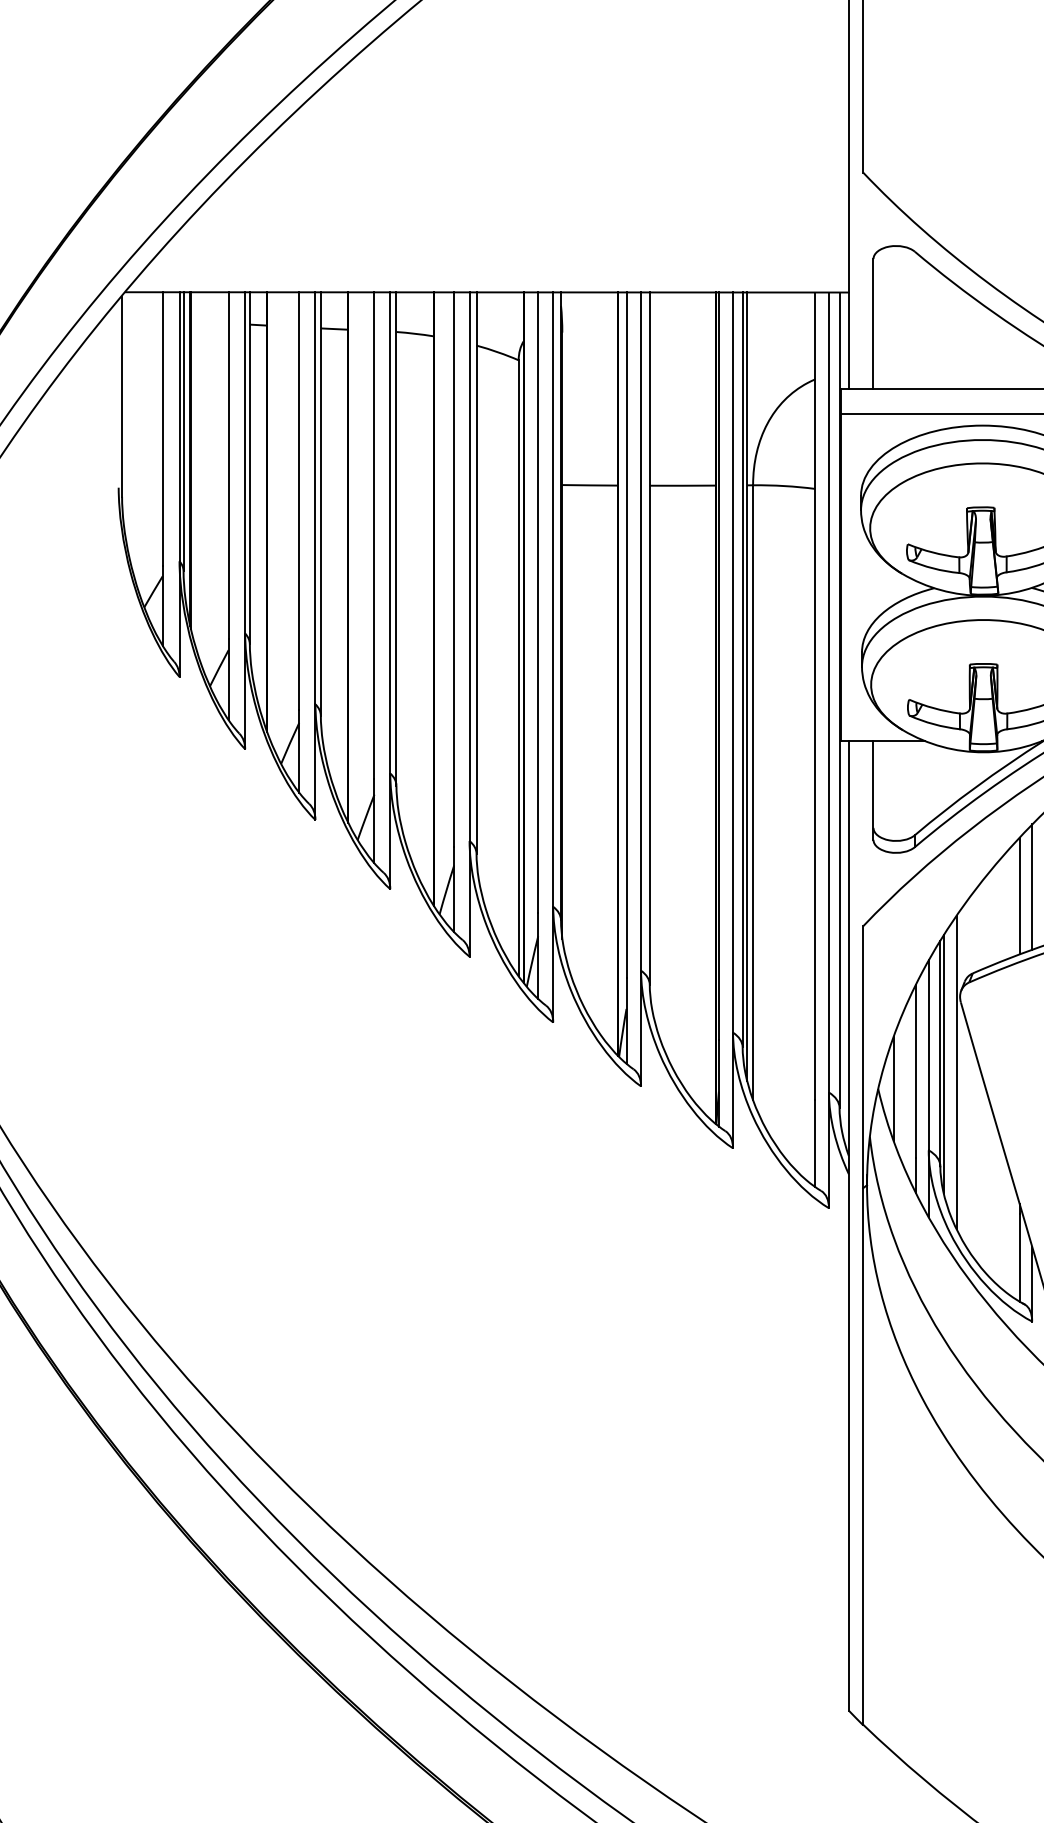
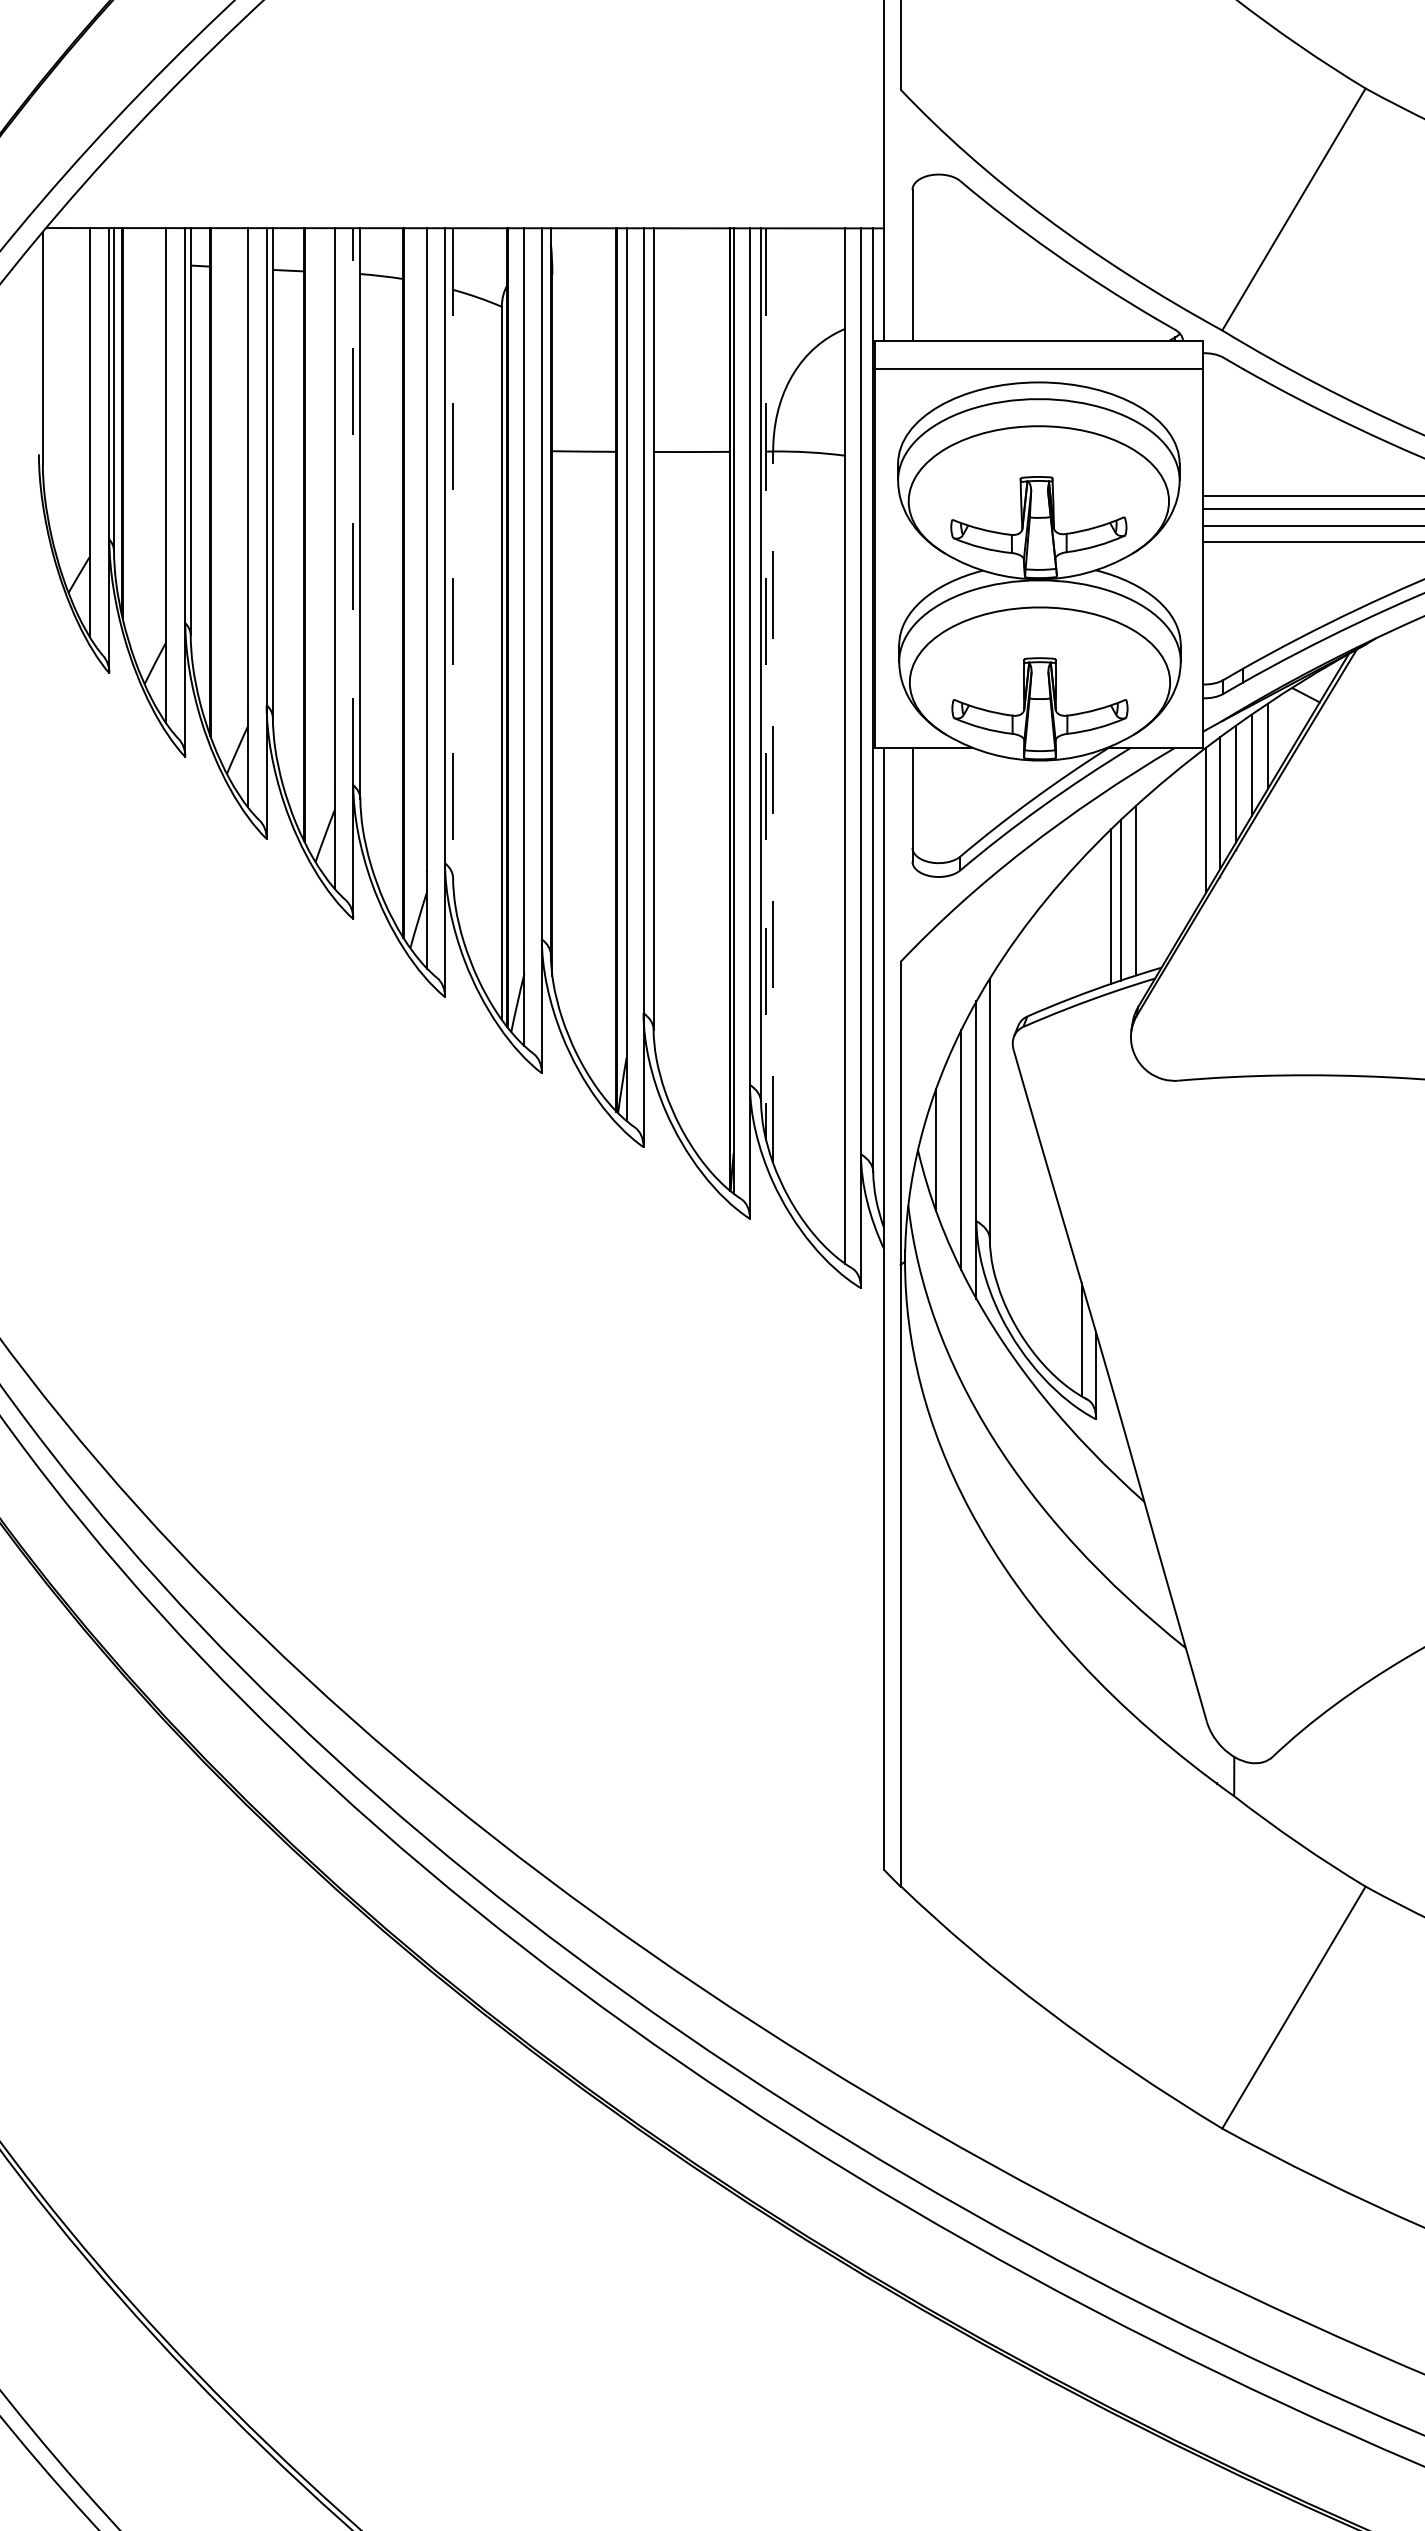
line: (390, 532) -> (353, 506), solid -> dashed
line: (476, 573) -> (453, 553), solid -> dashed
line: (747, 687) -> (766, 685), solid -> dashed
line: (753, 792) -> (773, 807), solid -> dashed
line: (1032, 887) -> (1096, 916), removed
line: (1019, 895) -> (1081, 926), removed
line: (943, 1064) -> (993, 1121), removed
line: (956, 1071) -> (1008, 1130), removed

